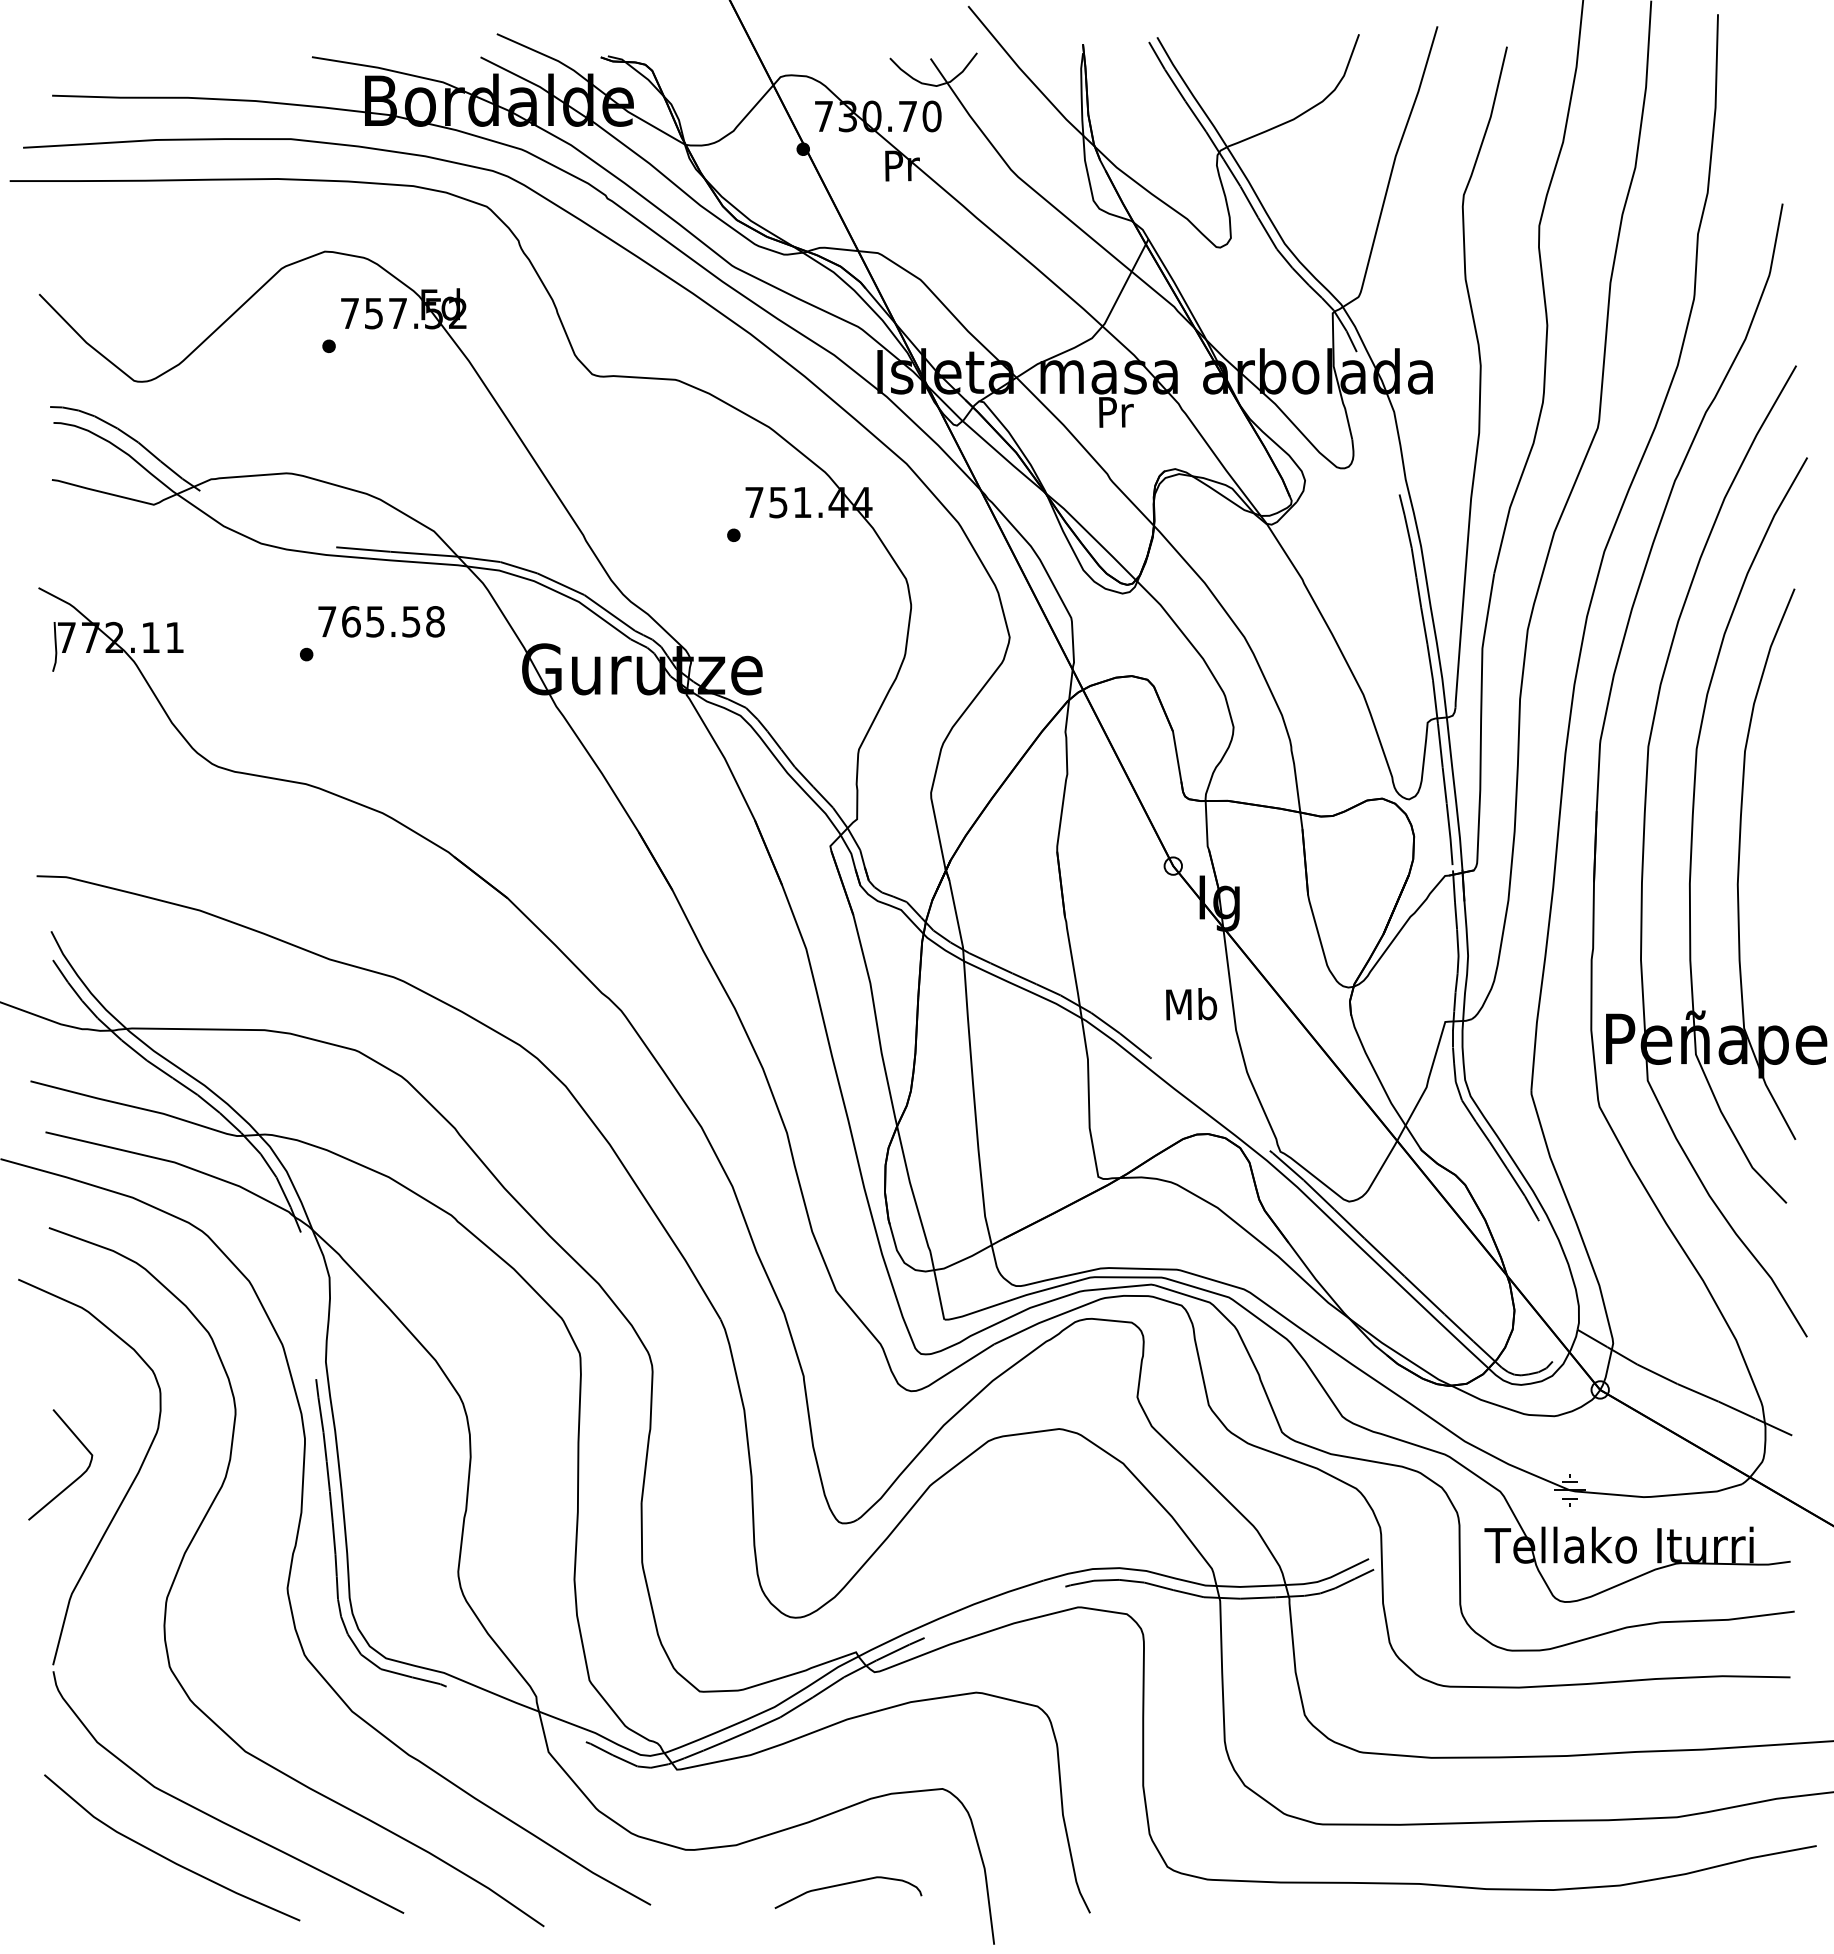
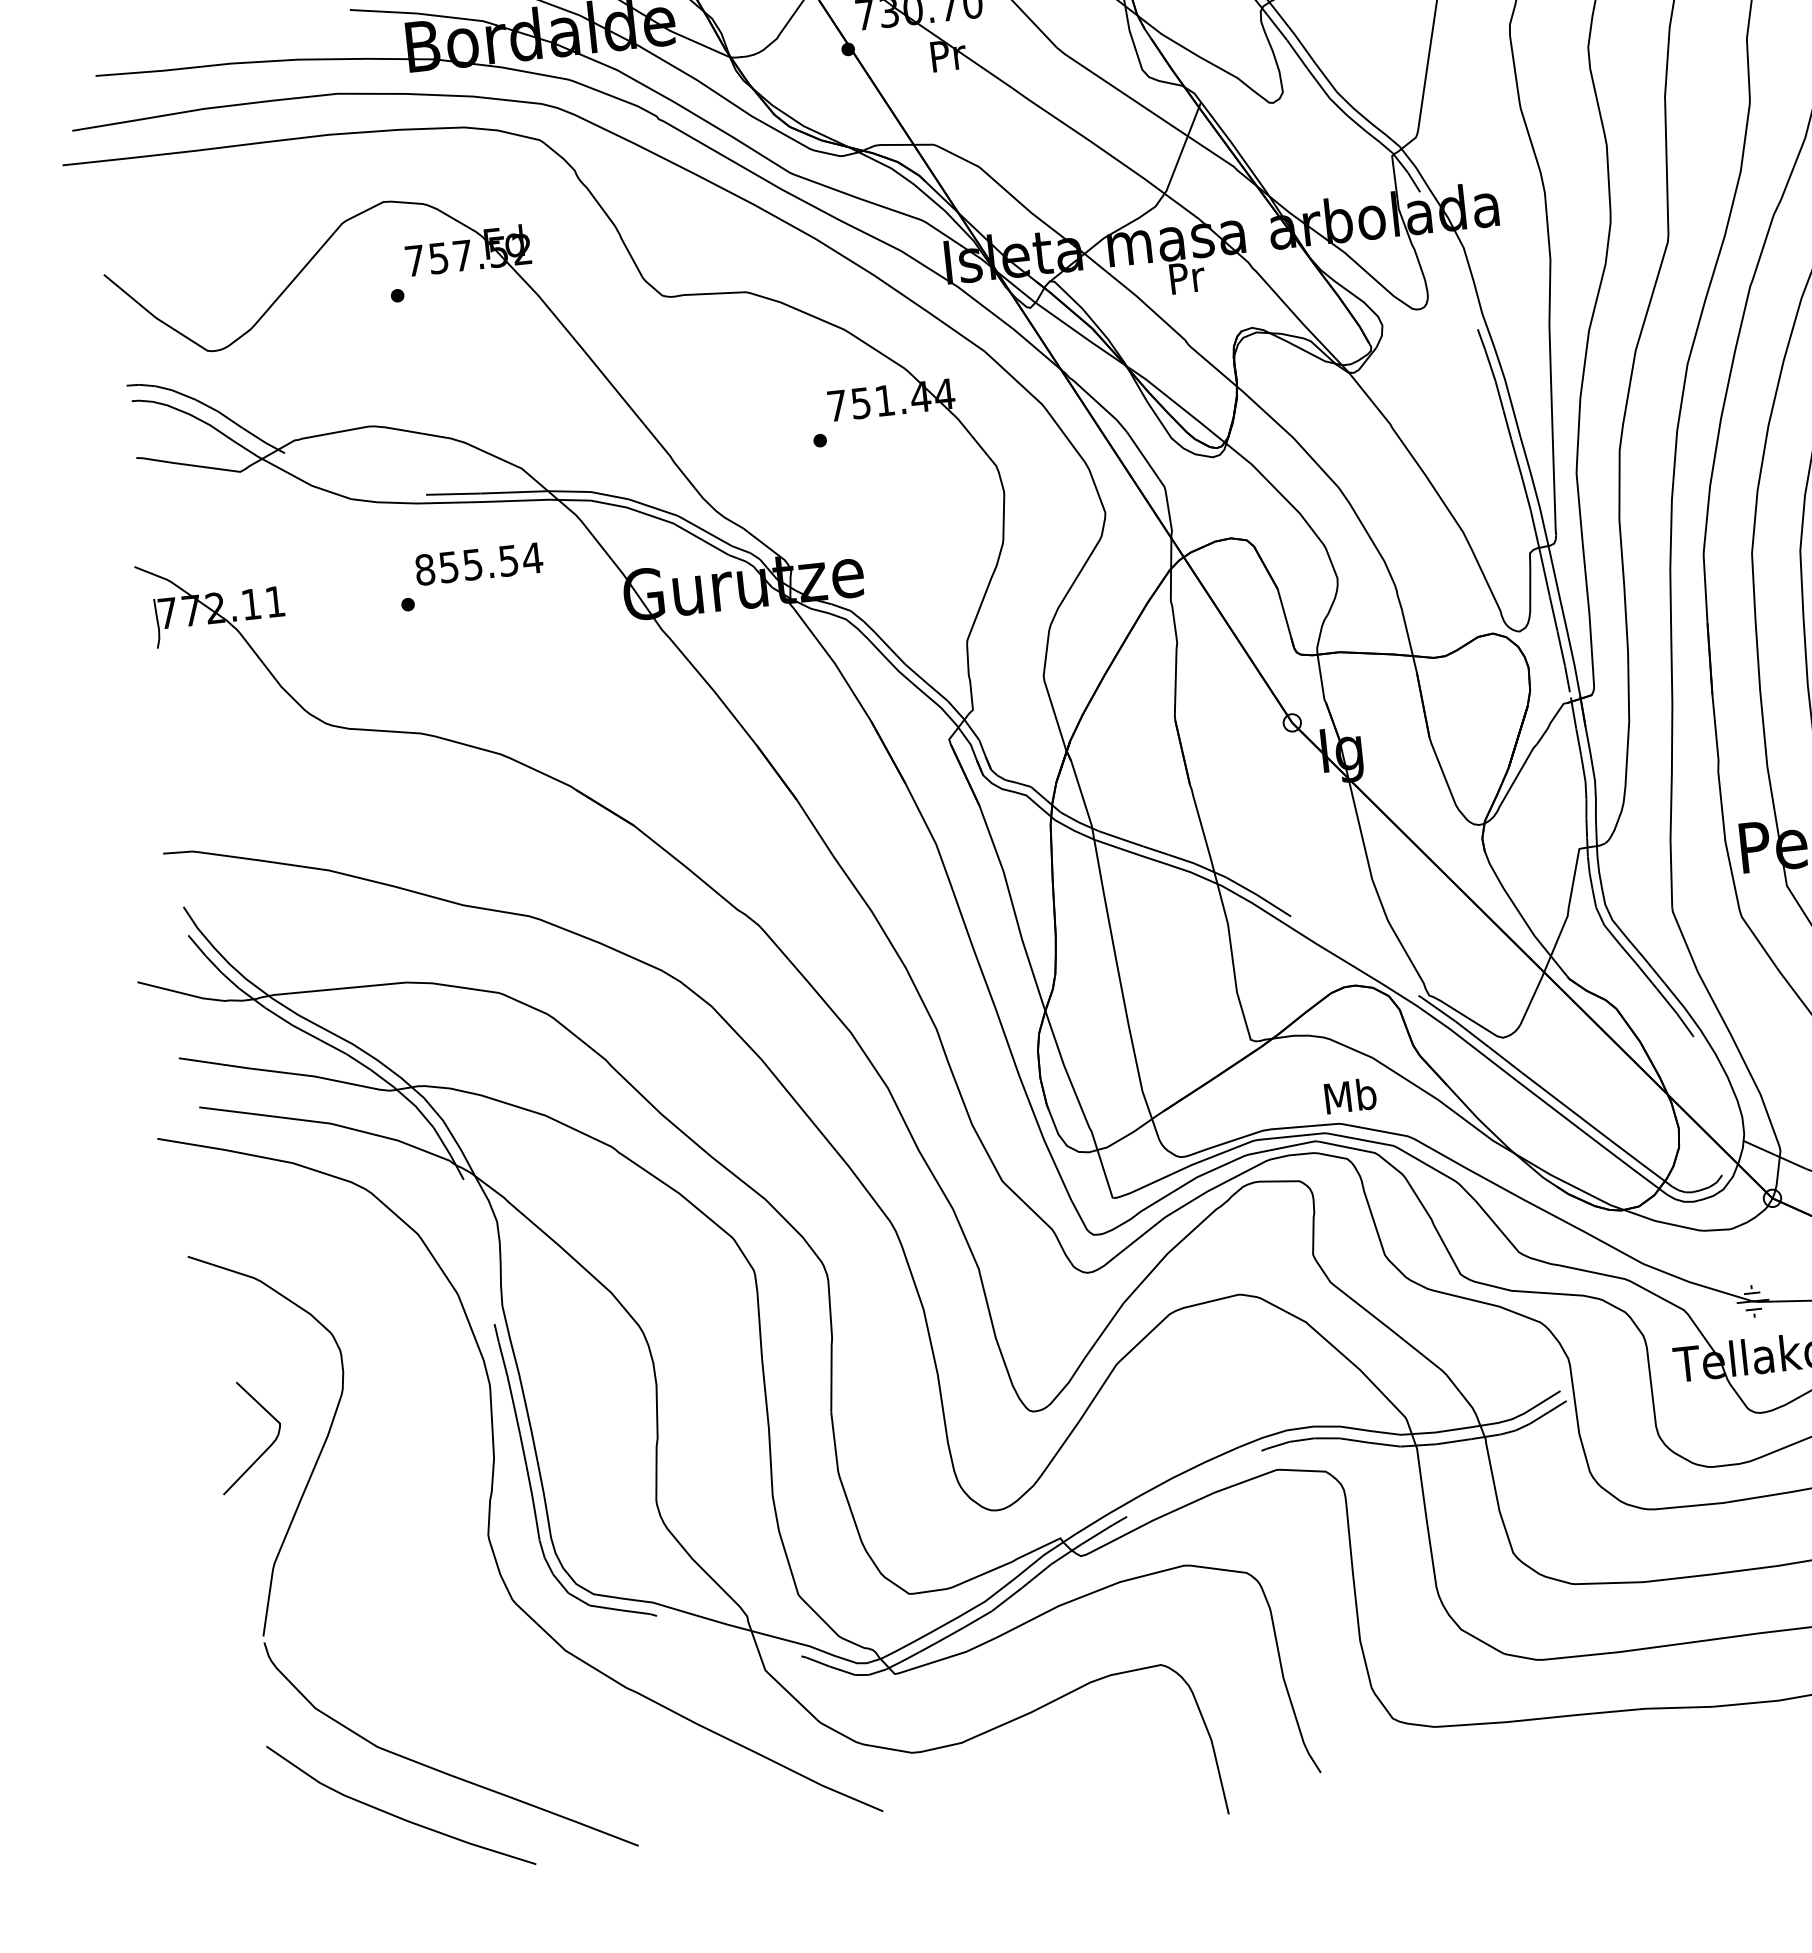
text: (381, 621) -> (479, 563), 765.58 -> 855.54
text: (1191, 1004) -> (1350, 1096), moved
curve: (199, 1529) -> (394, 1485), removed
curve: (848, 1884) -> (1077, 1770), removed

